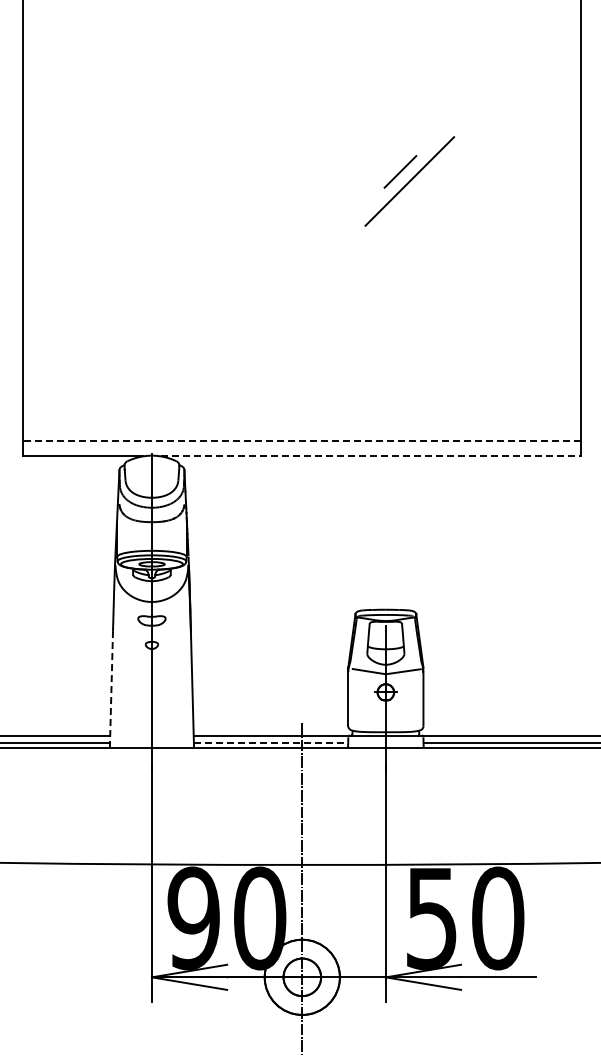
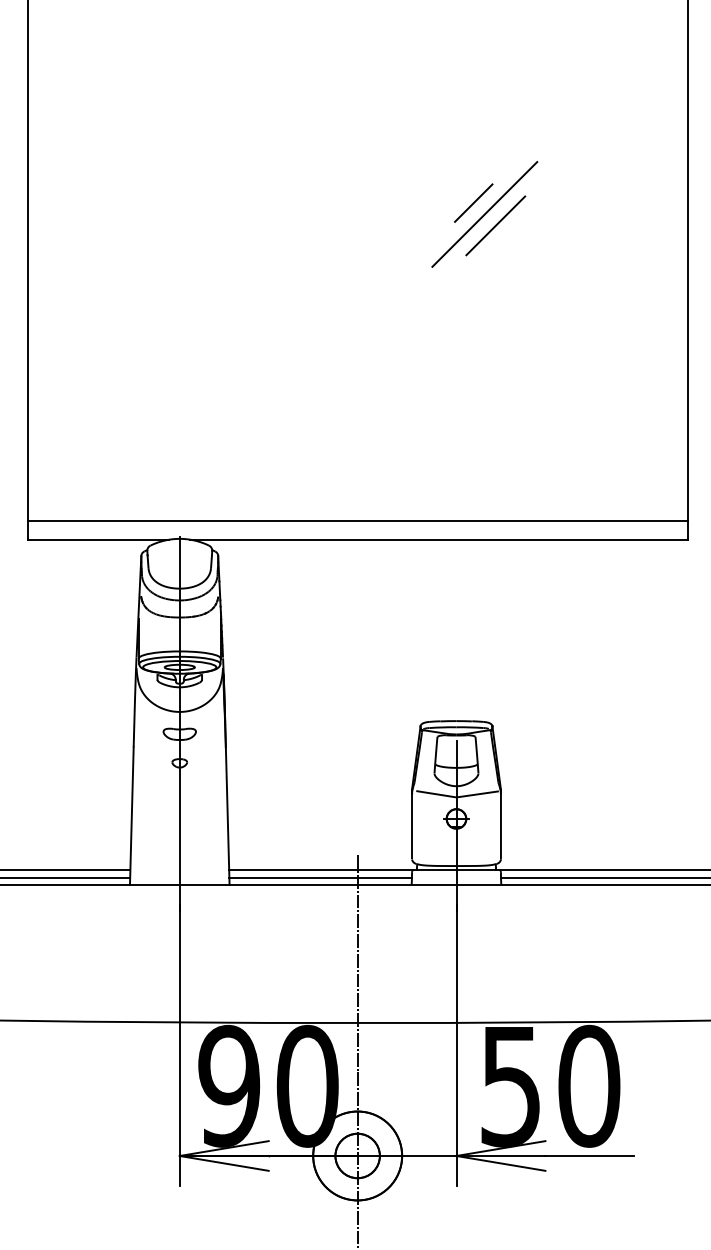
line: (418, 190) -> (495, 225), added
line: (301, 440) -> (356, 520), dashed -> solid
line: (371, 456) -> (439, 539), dashed -> solid
line: (111, 689) -> (131, 815), dashed -> solid
line: (271, 742) -> (321, 878), dashed -> solid

